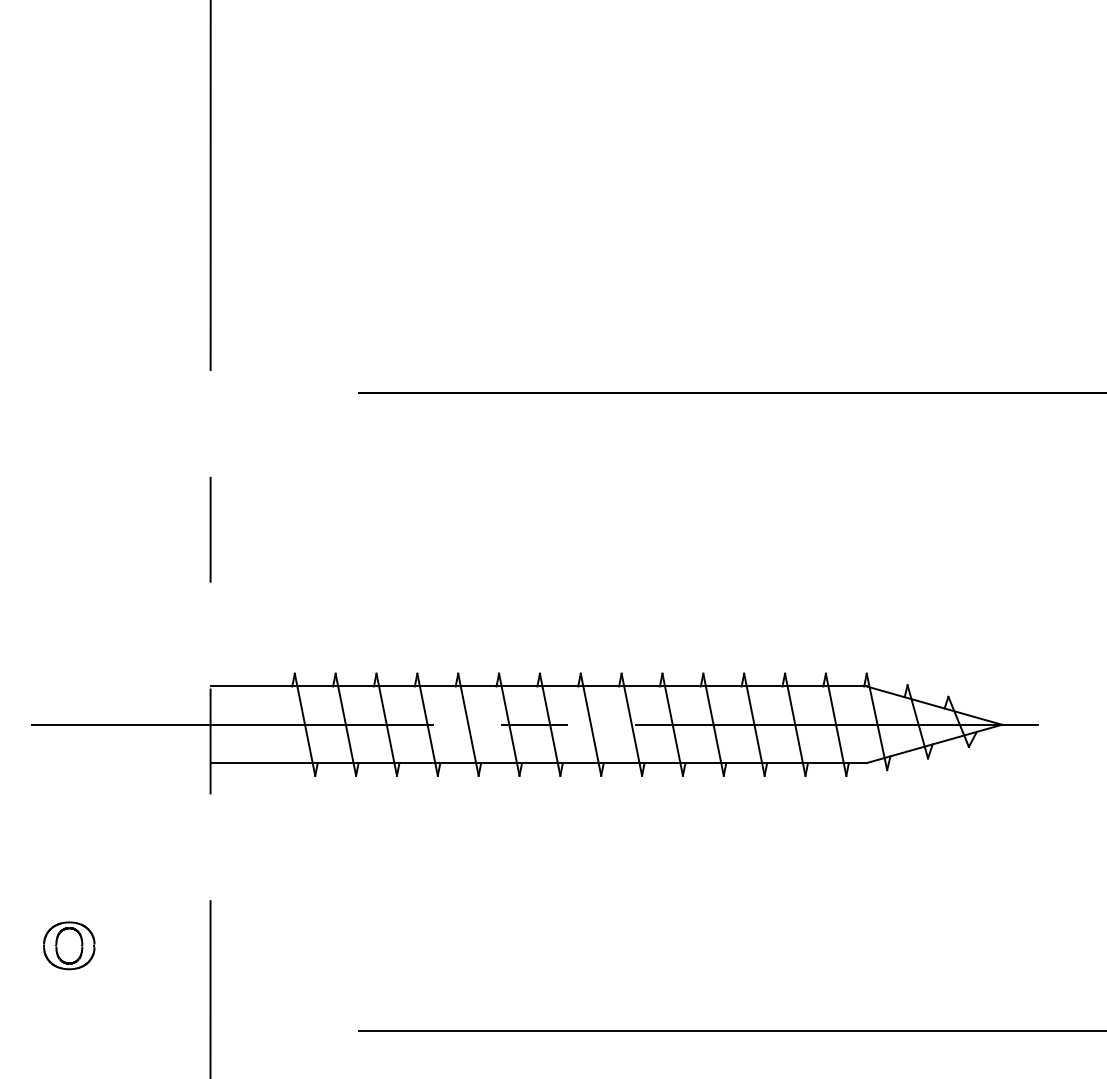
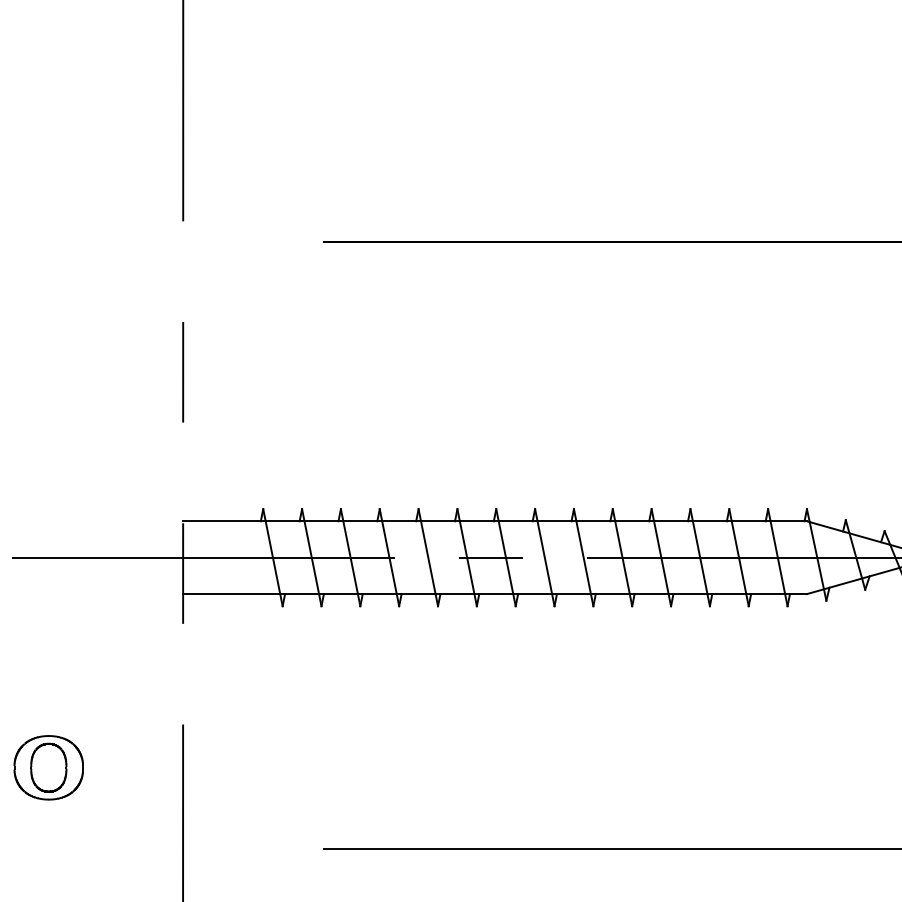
part: (69, 945) -> (49, 767), size x1.43

